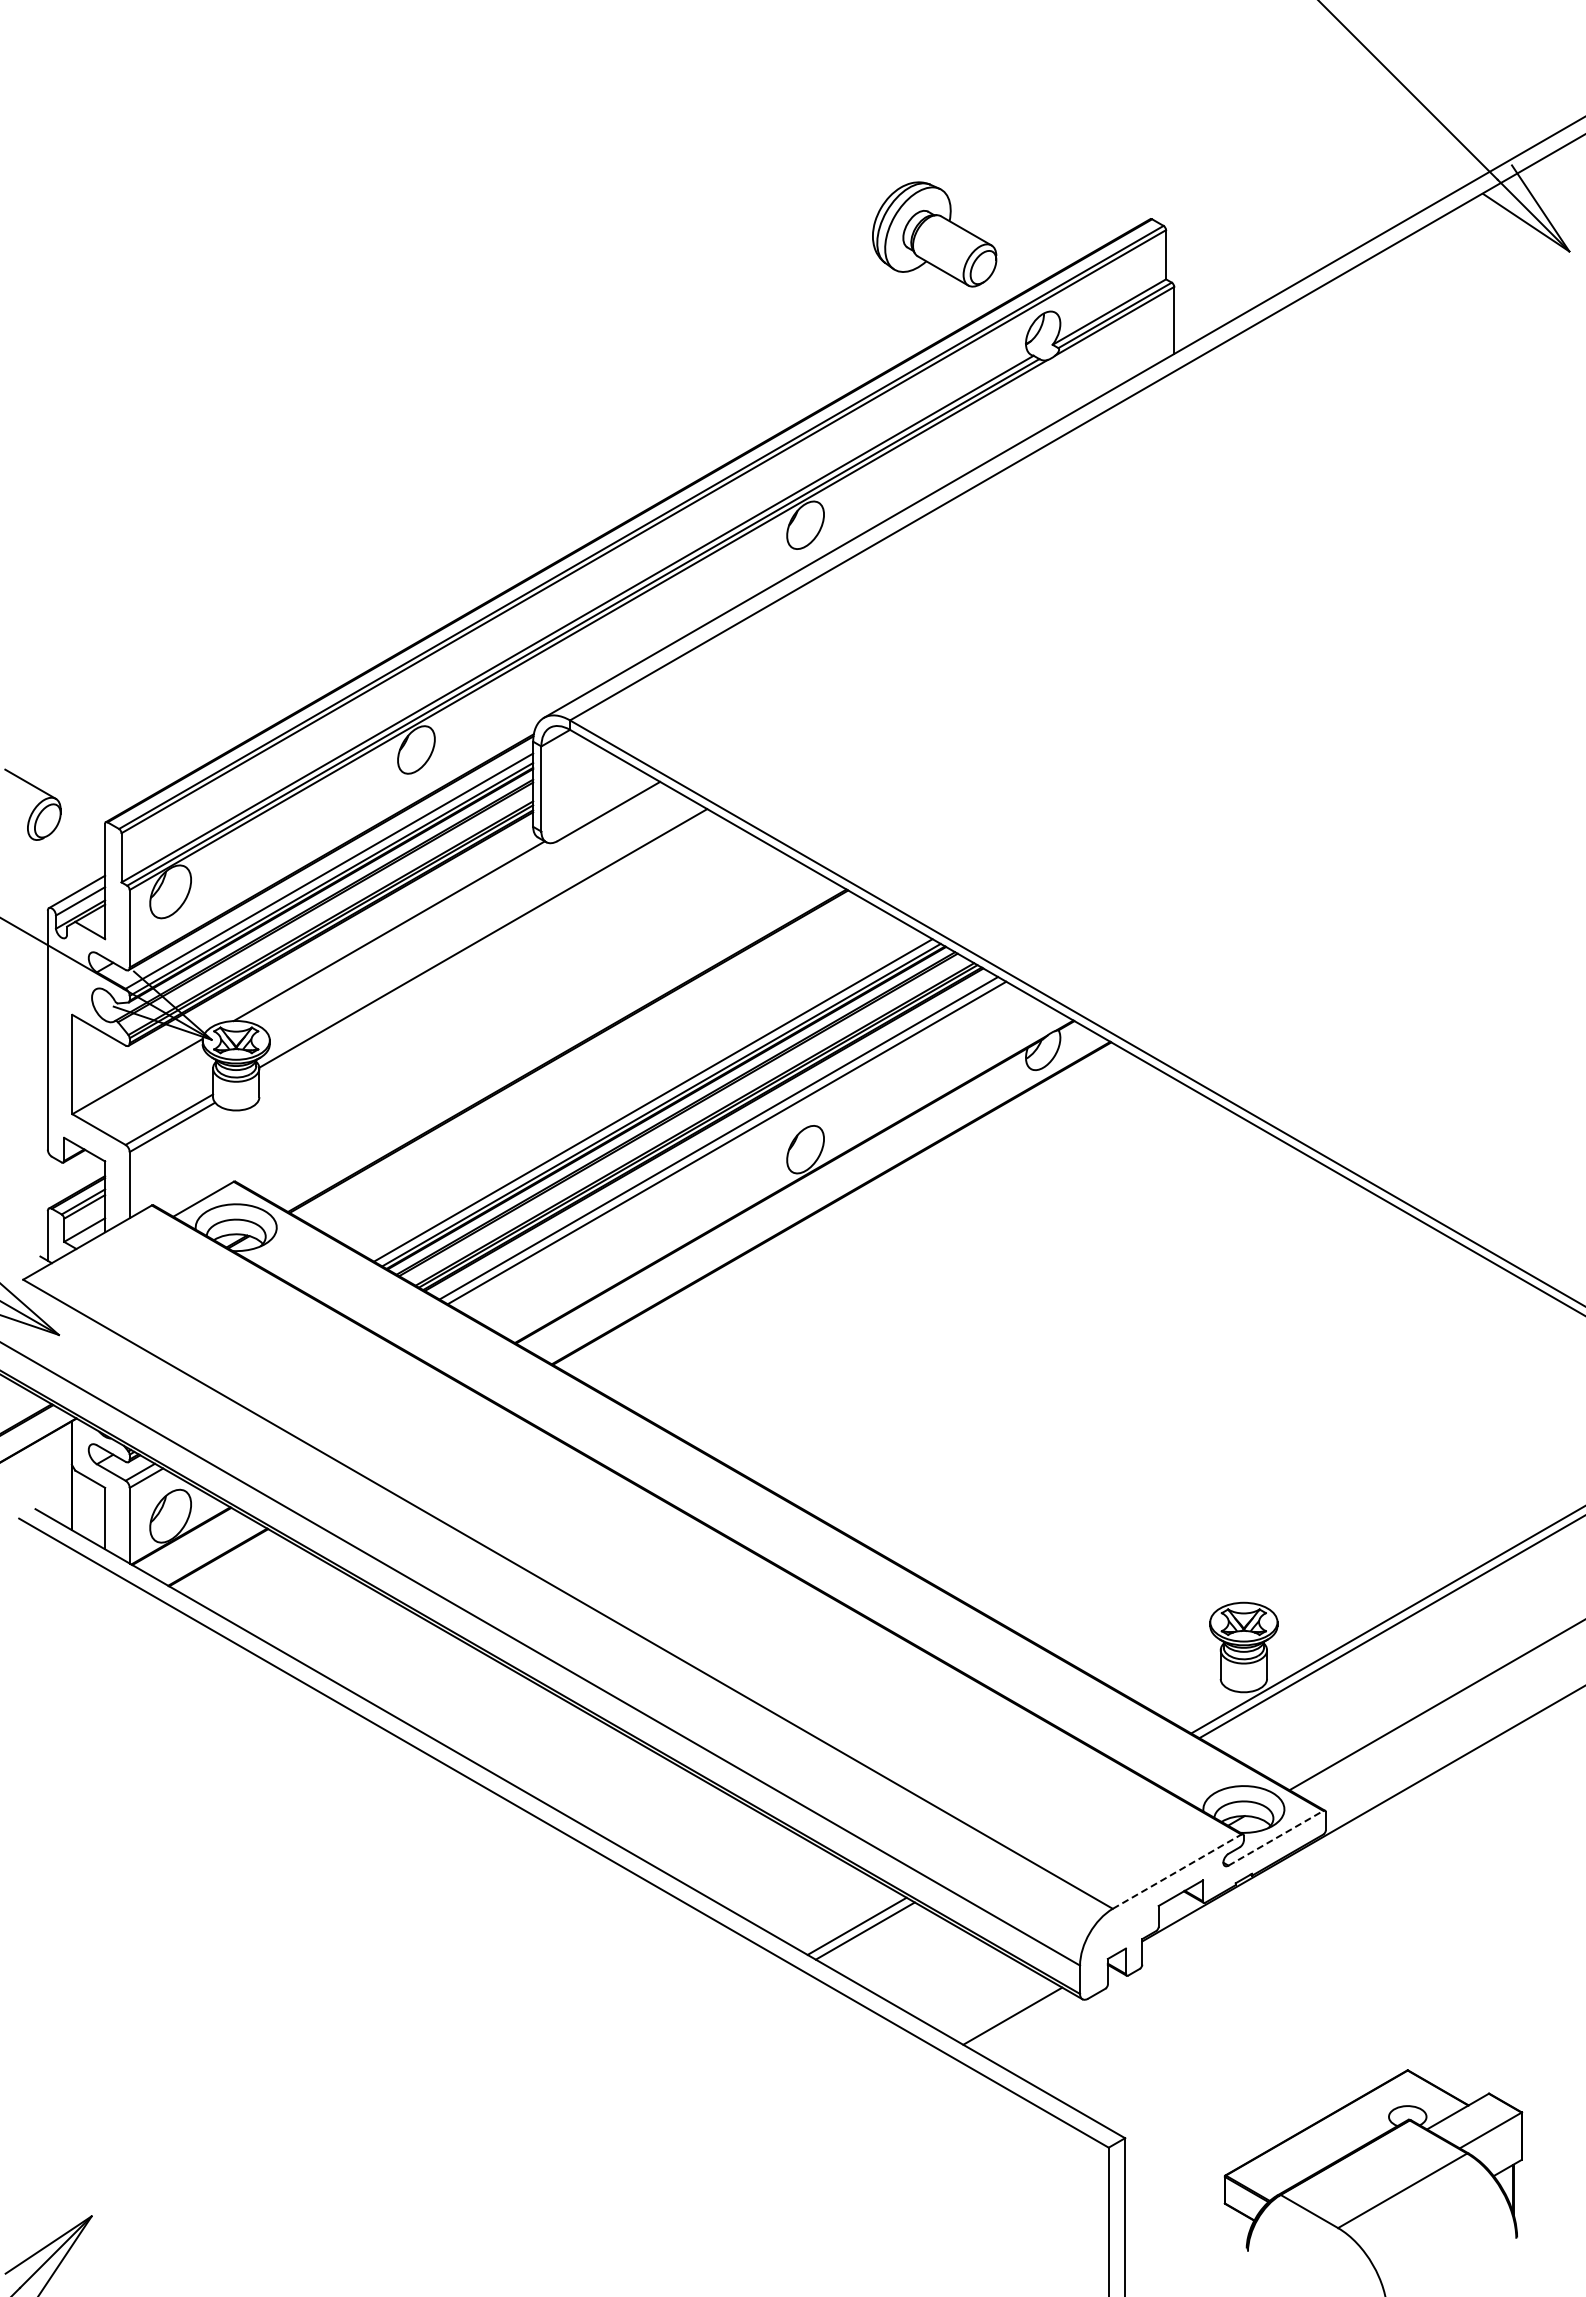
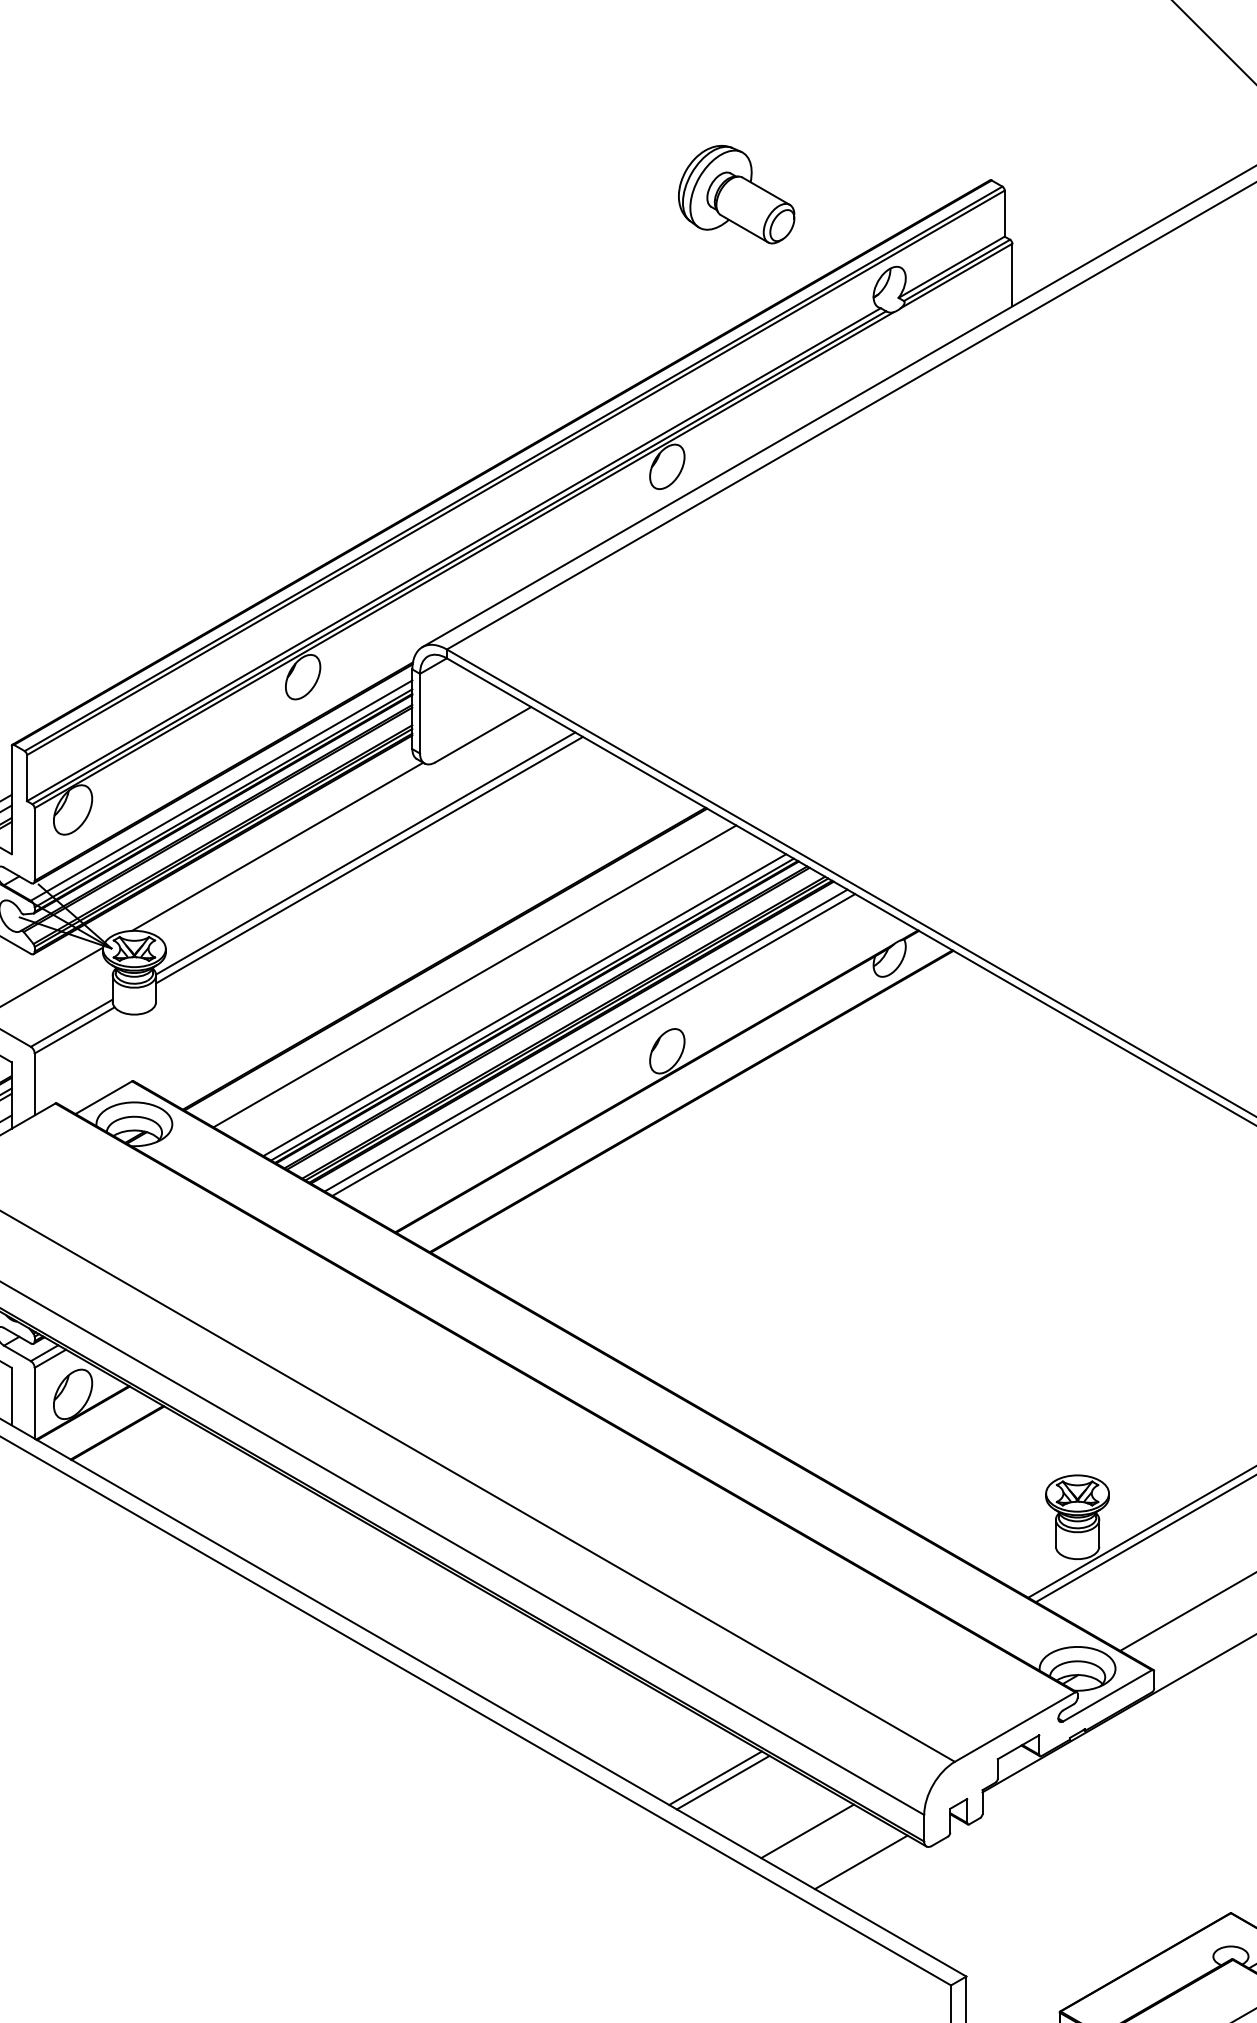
part: (934, 234) -> (736, 194), moved
line: (487, 945) -> (369, 860), added
line: (599, 1069) -> (474, 976), added
line: (1275, 1838) -> (1107, 1696), dashed -> solid
line: (1177, 1871) -> (1015, 1726), dashed -> solid
line: (954, 1982) -> (806, 1830), added

